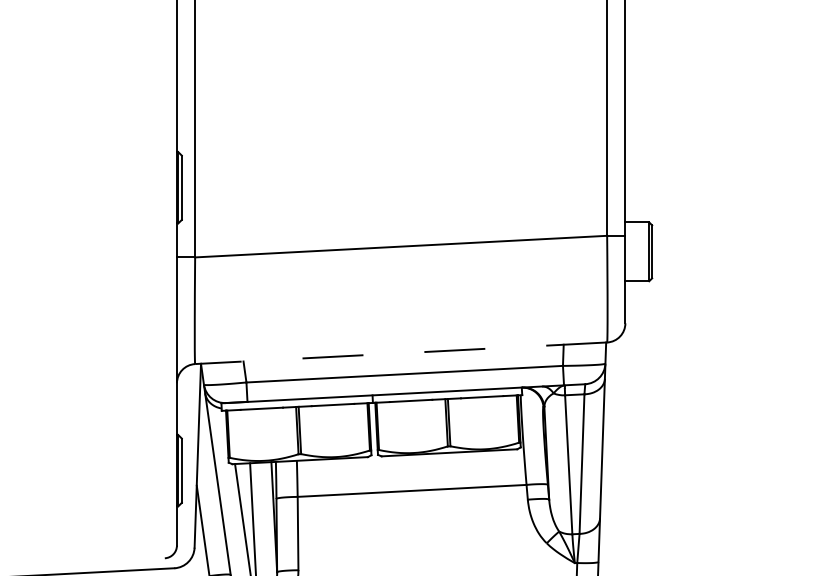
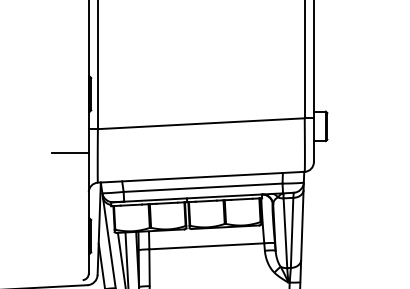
line: (140, 305) -> (70, 153), added
line: (401, 353) -> (201, 177), dashed -> solid

